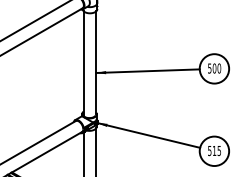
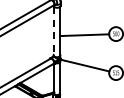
line: (84, 63) -> (54, 31), solid -> dashed

